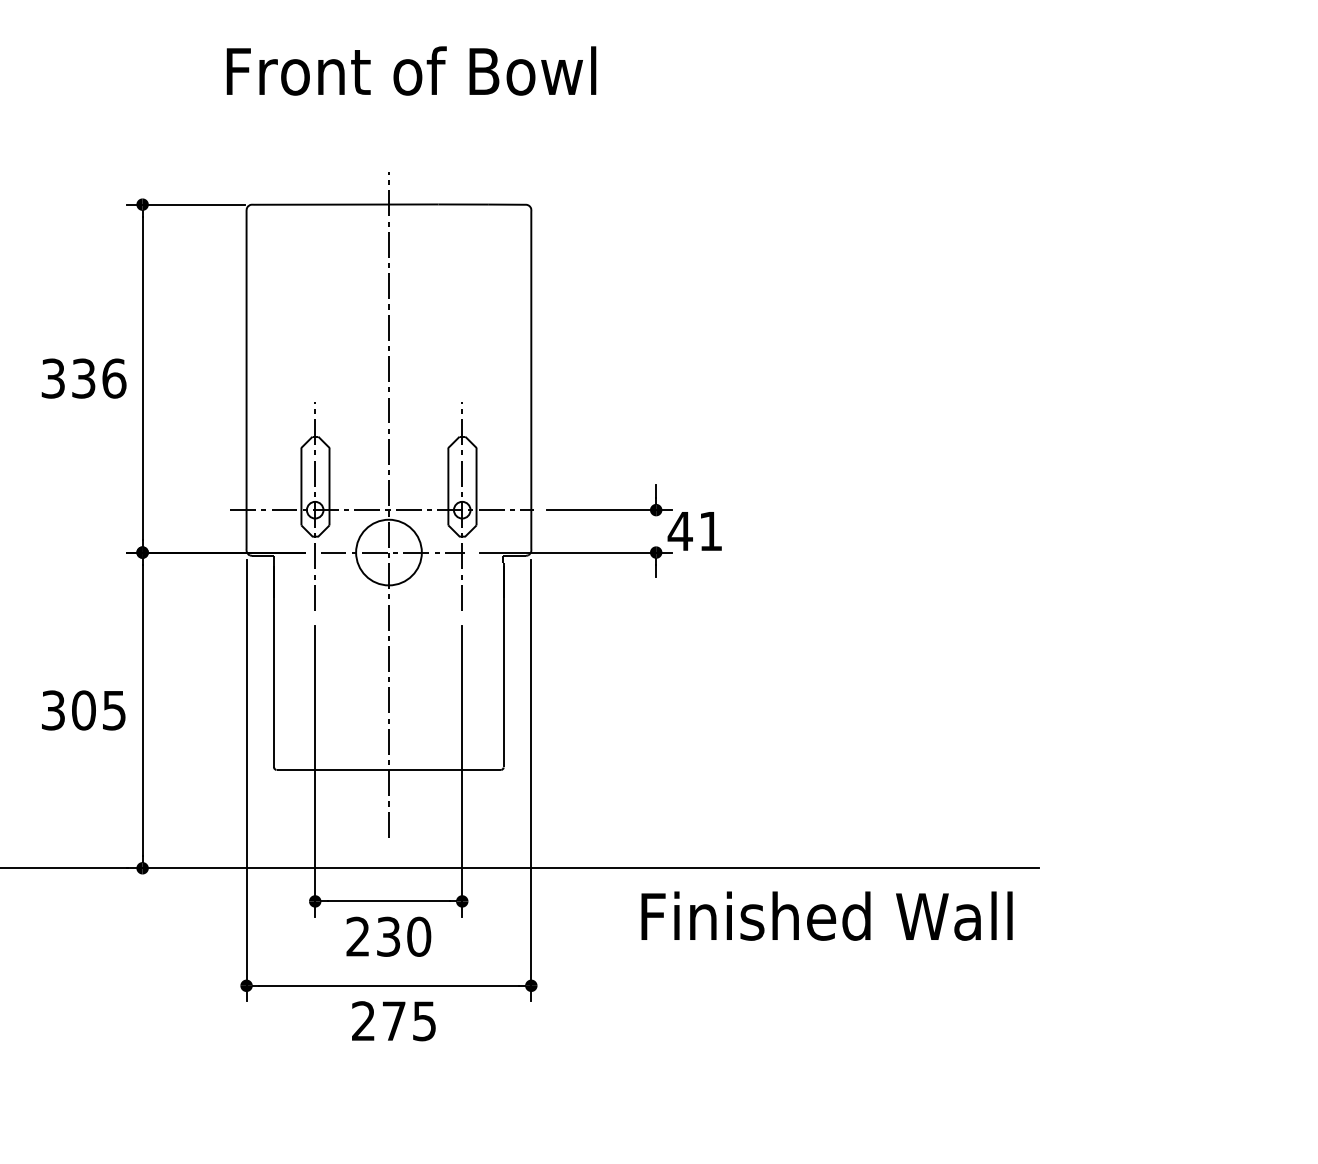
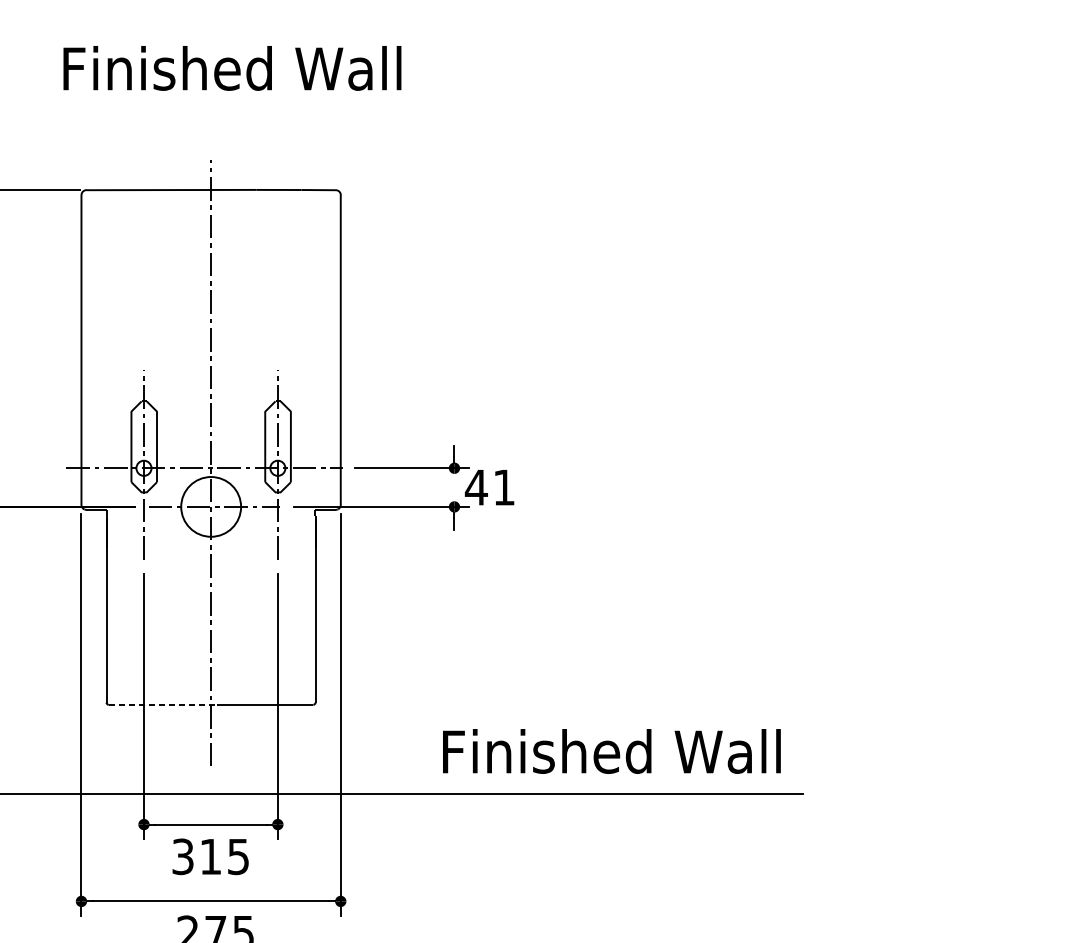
text: (428, 70) -> (247, 67), Front of Bowl -> Finished Wall
line: (336, 769) -> (163, 704), solid -> dashed
text: (826, 915) -> (611, 750), moved
text: (388, 936) -> (210, 856), 230 -> 315

